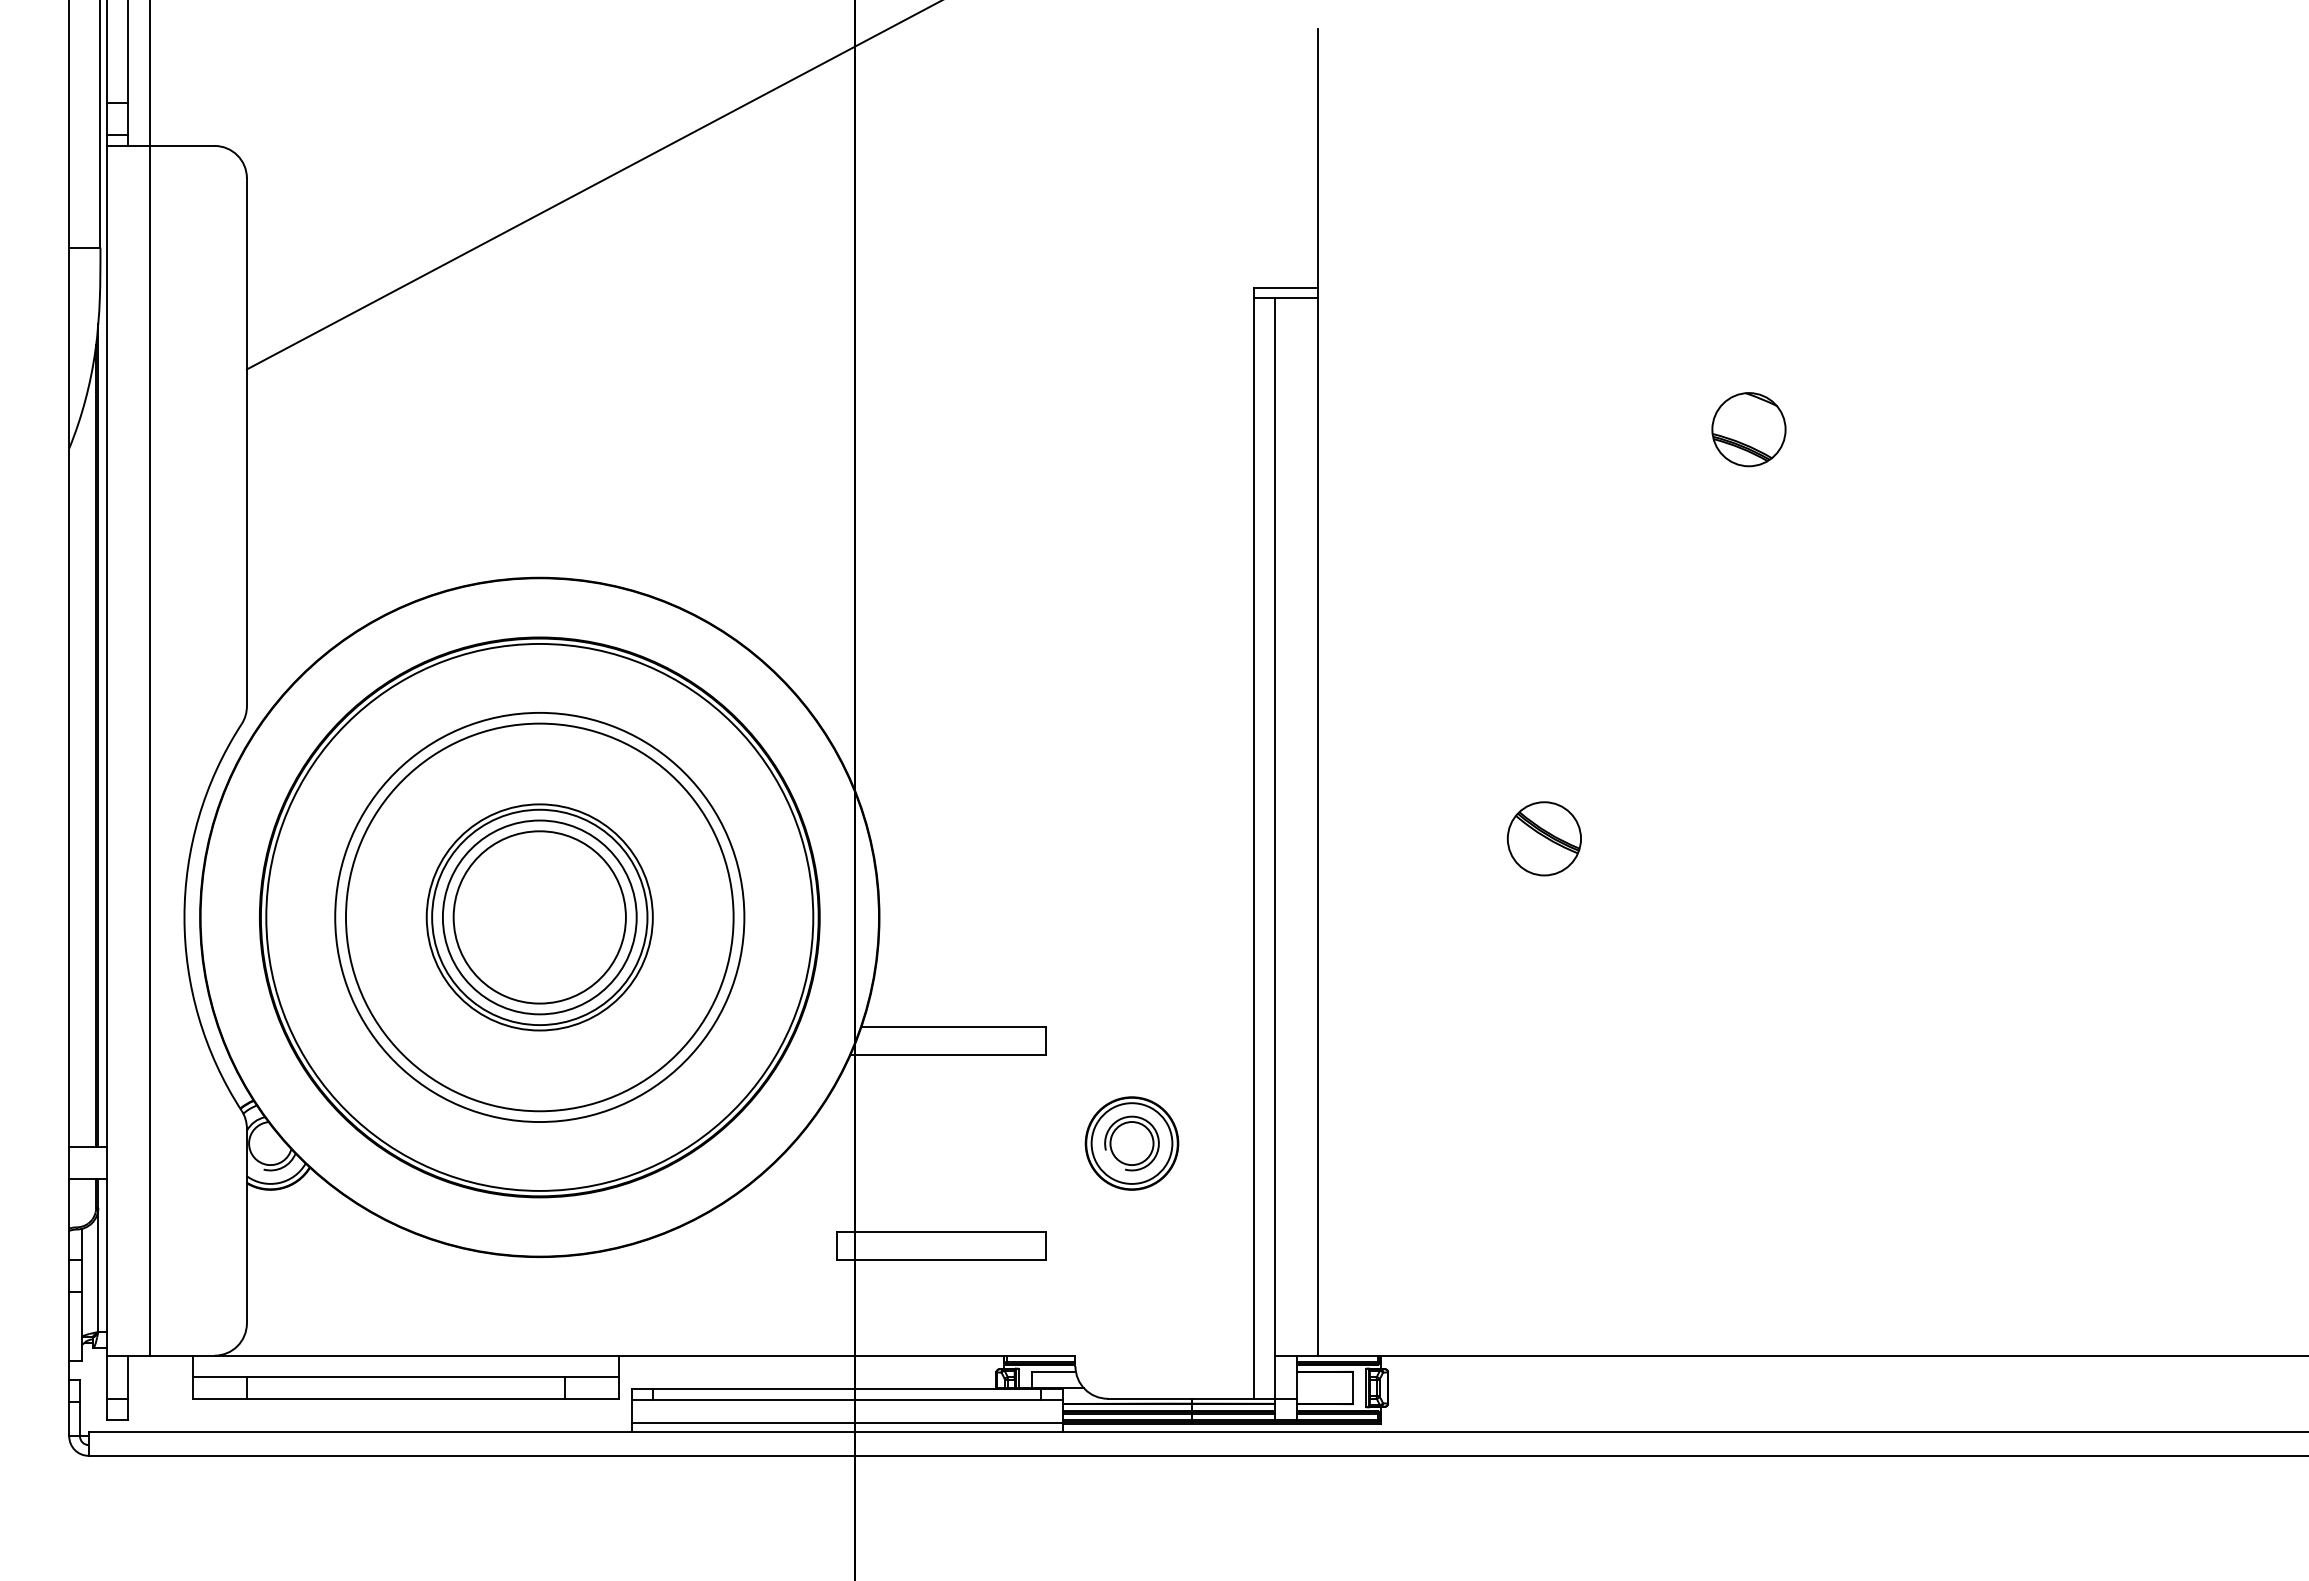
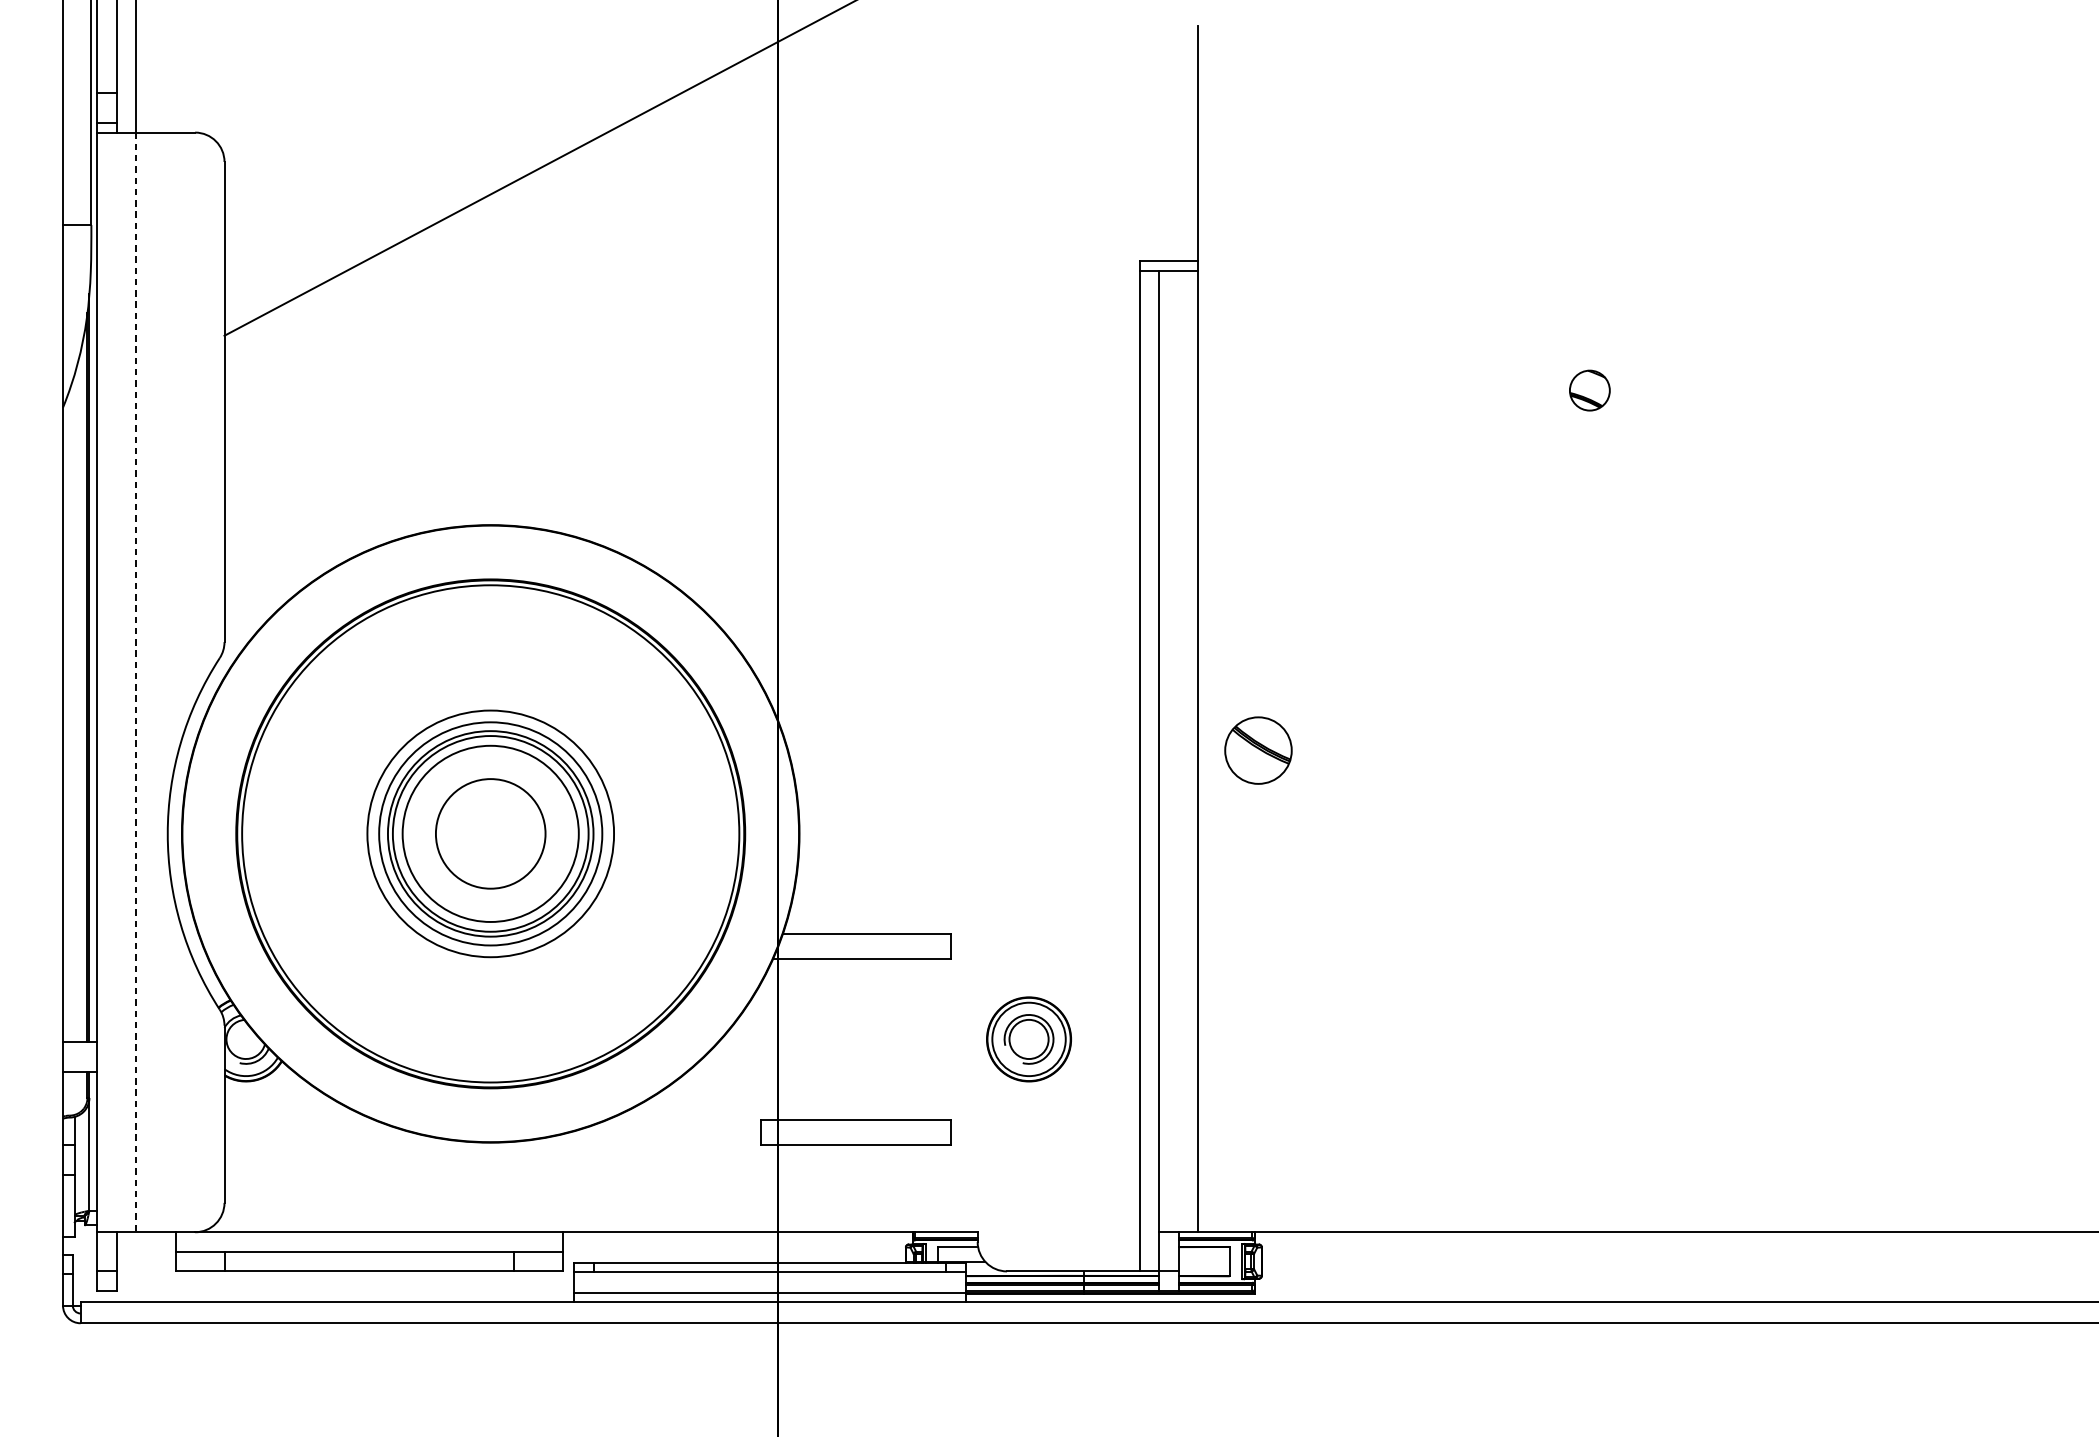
part: (1748, 429) -> (1589, 390), size x0.6
line: (150, 750) -> (136, 682), solid -> dashed
part: (1543, 838) -> (1257, 750), moved
circle: (539, 917) -> (490, 833), size x0.6
circle: (539, 917) -> (490, 833), size x0.7
circle: (539, 917) -> (490, 833), size x0.7

